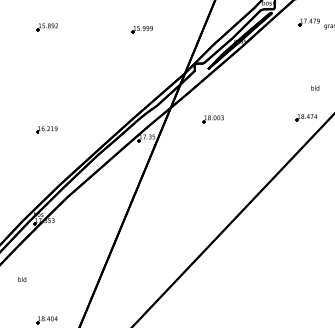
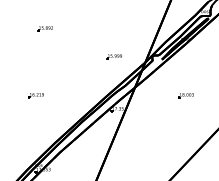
part: (141, 29) -> (113, 56), moved
part: (212, 119) -> (185, 96), moved
part: (46, 129) -> (35, 95), moved

